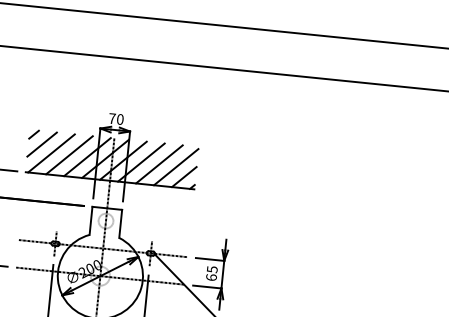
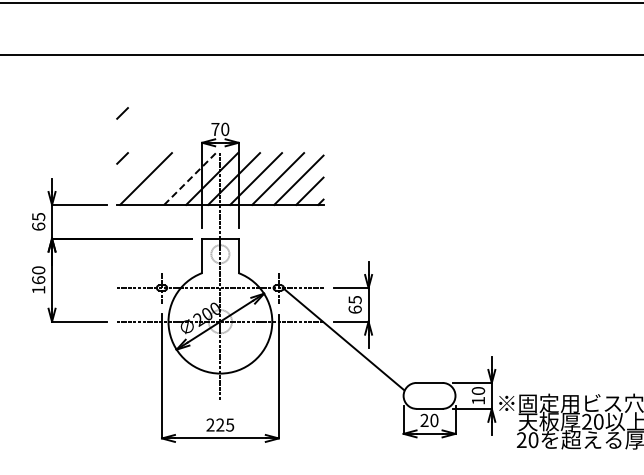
line: (37, 97) -> (122, 113), added
line: (42, 144) -> (133, 169), removed
line: (69, 154) -> (167, 178), removed
line: (87, 157) -> (190, 179), solid -> dashed

